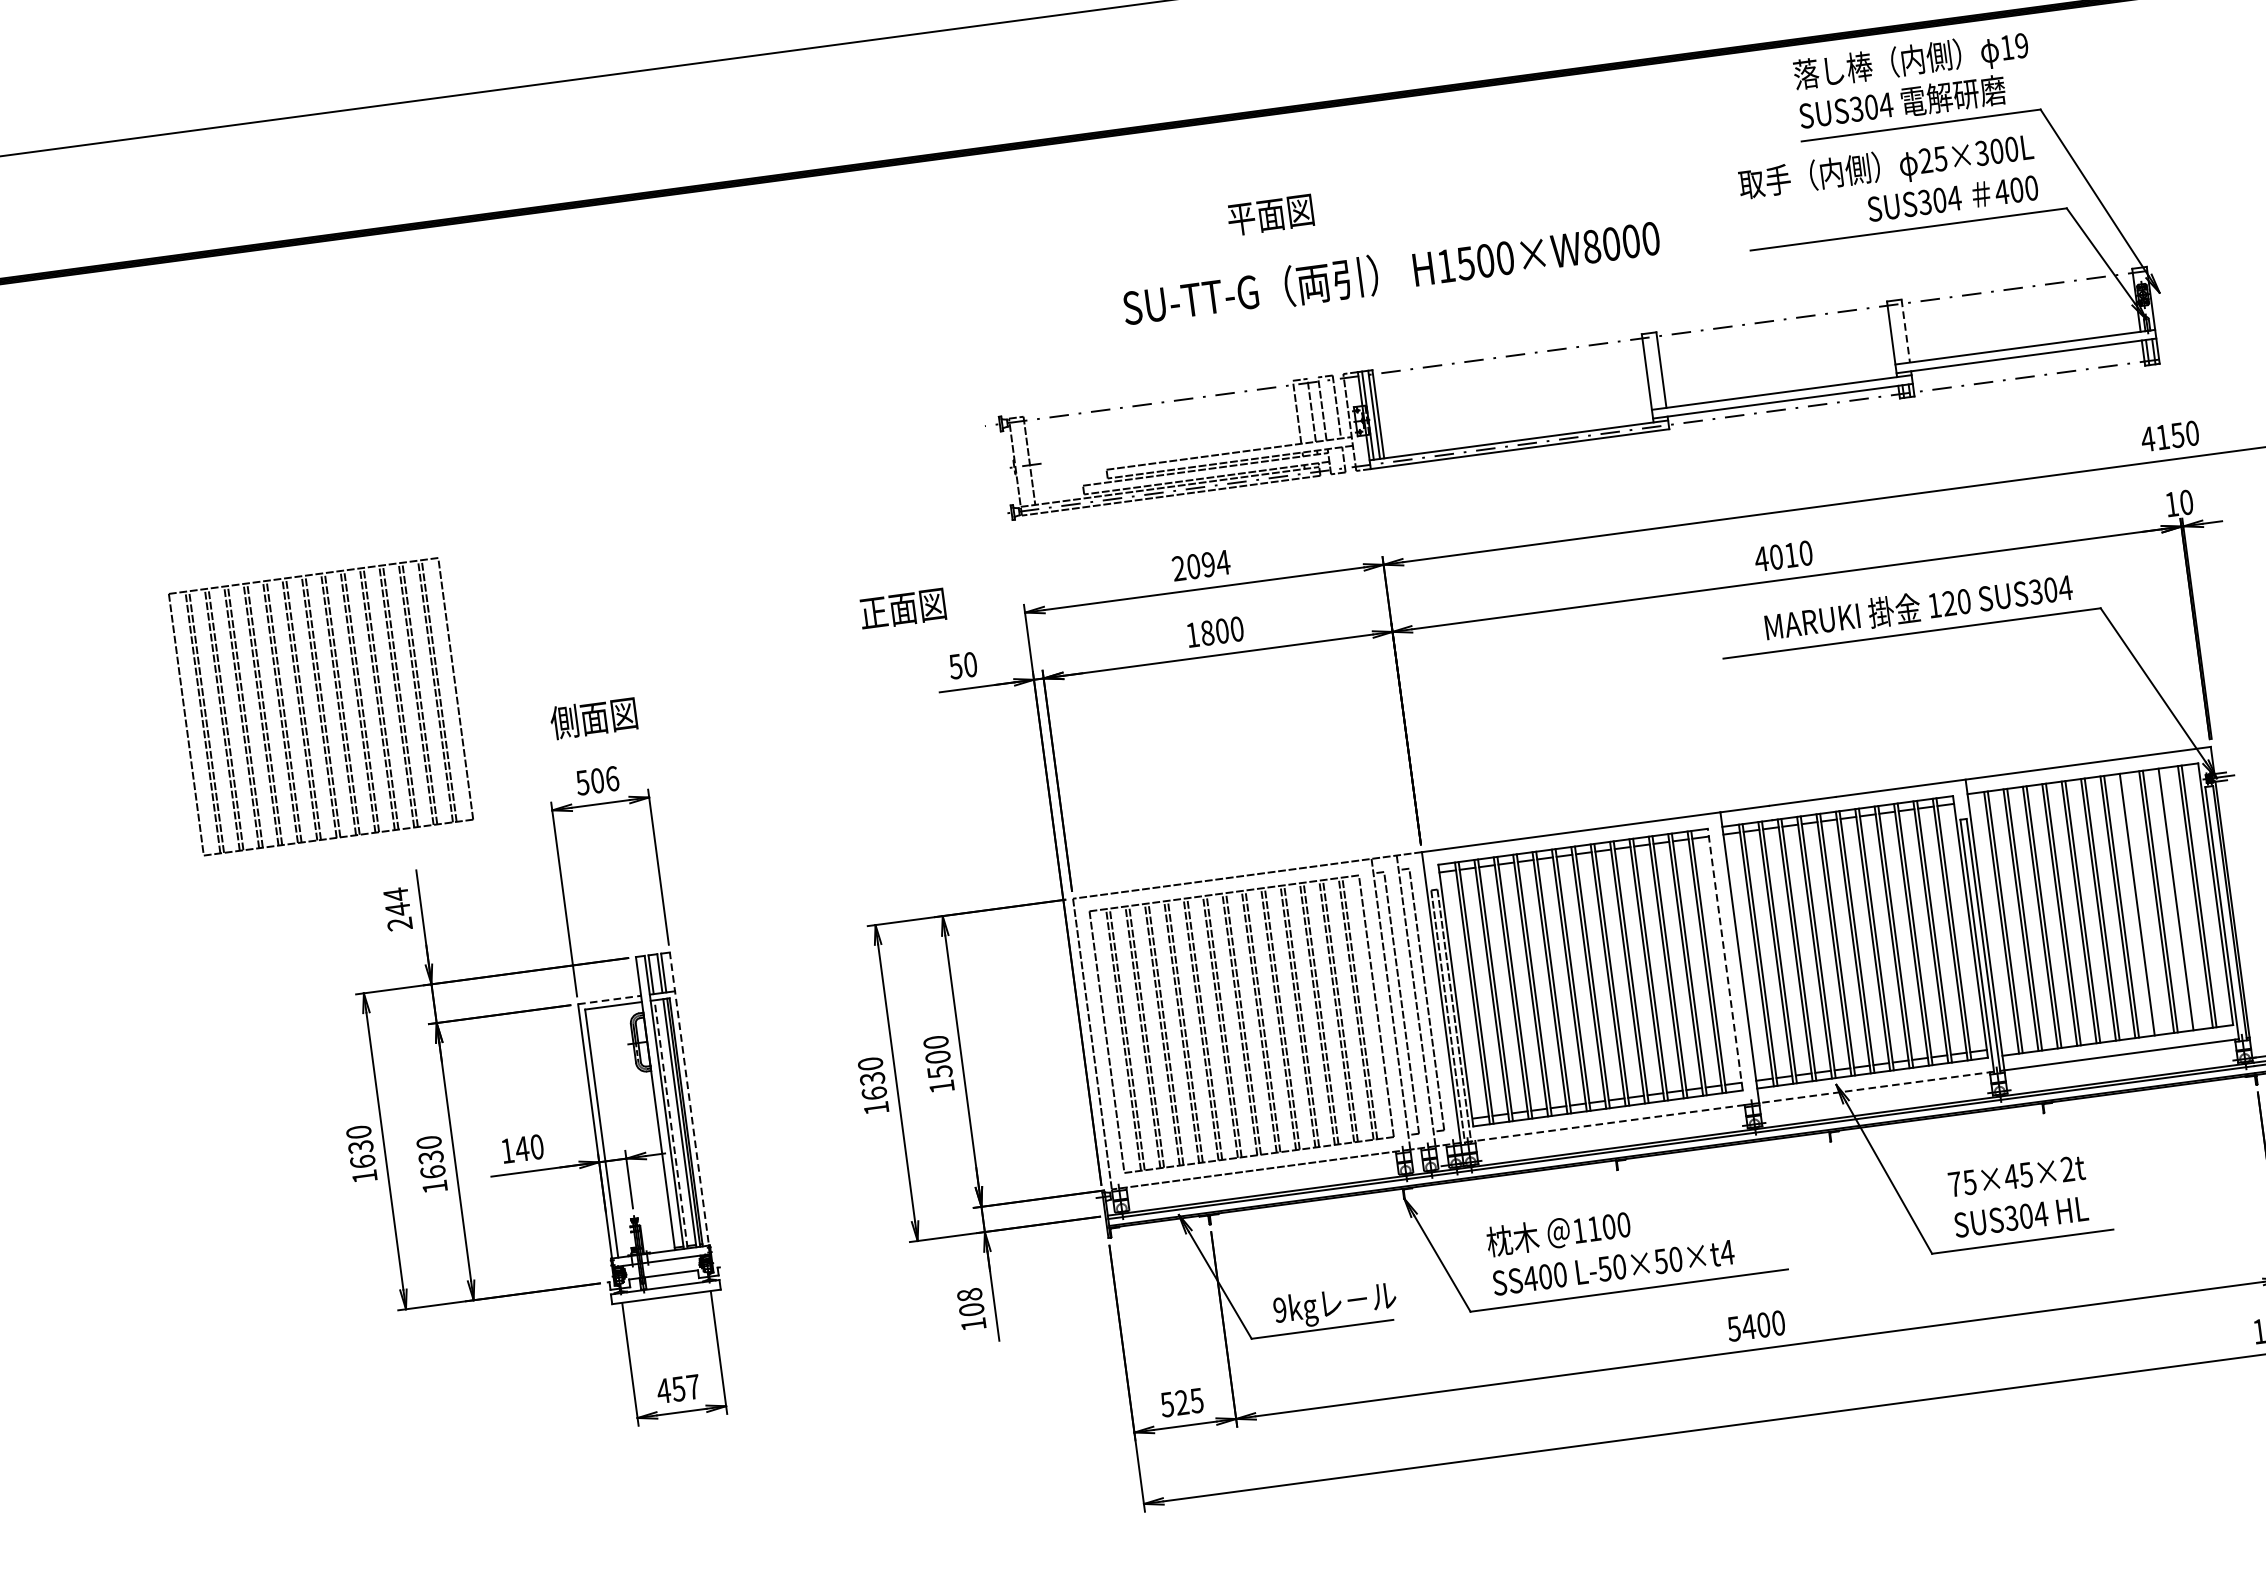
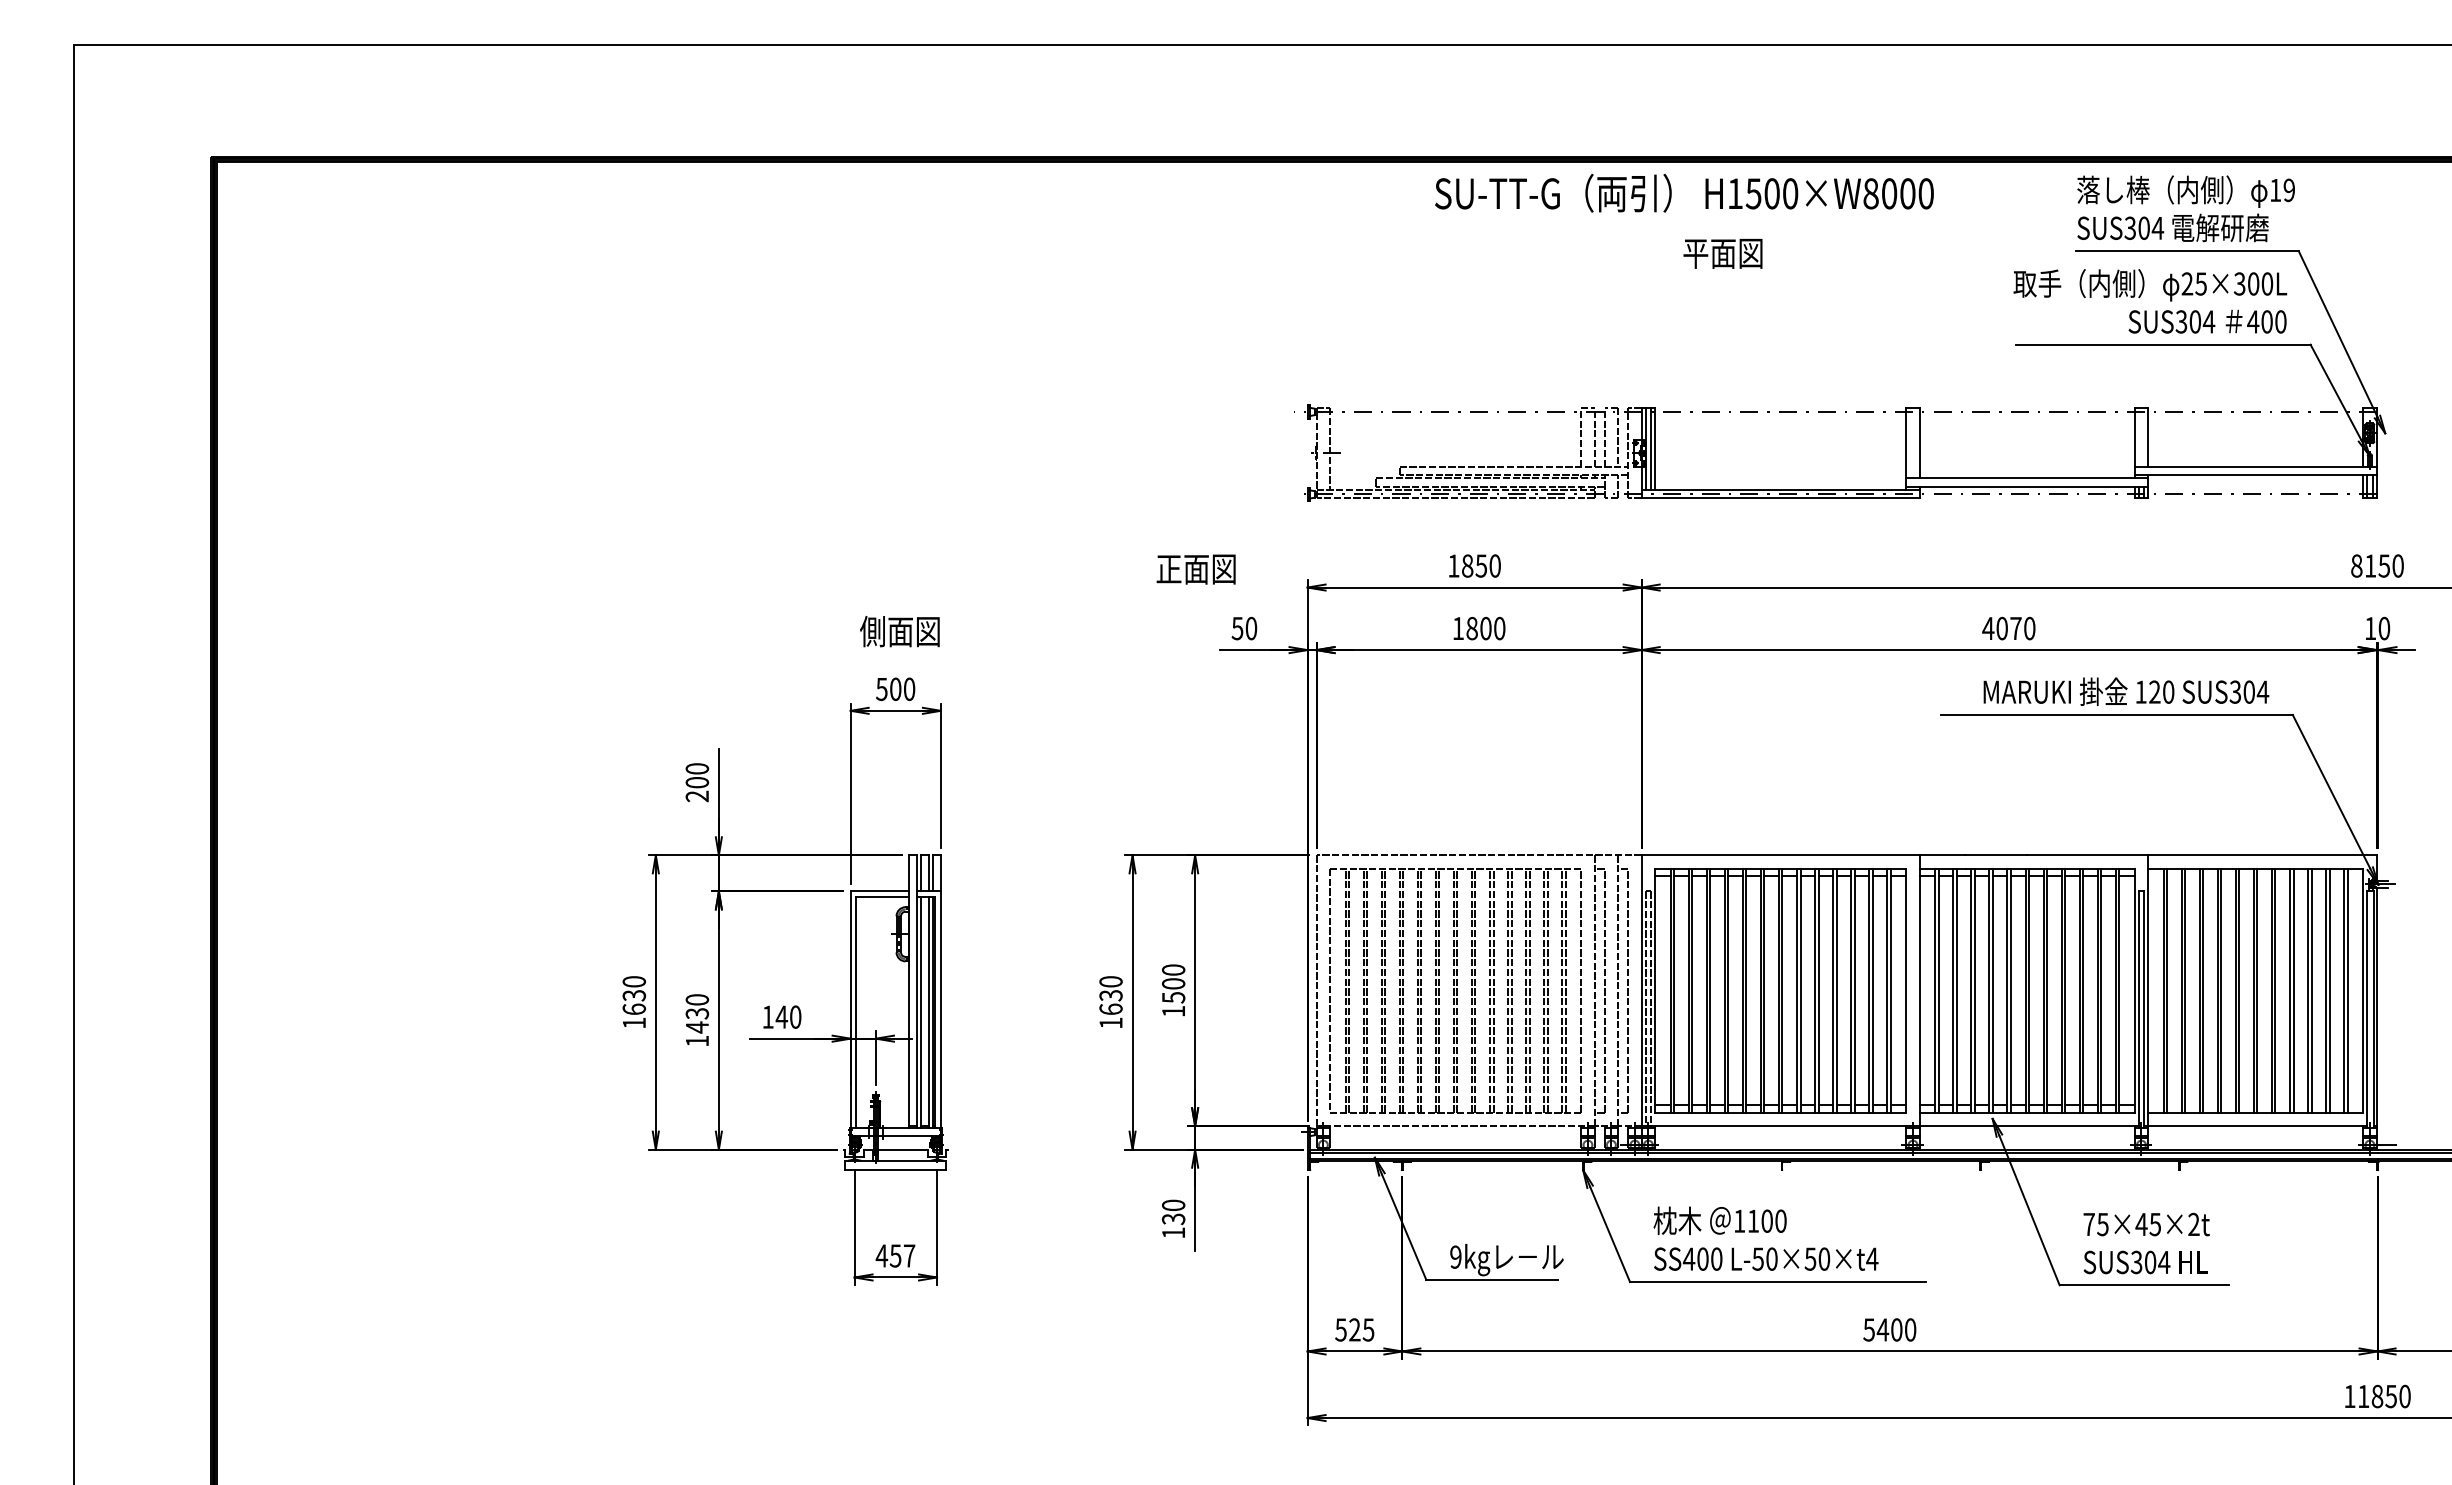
text: (1270, 215) -> (1722, 253), moved
text: (1391, 272) -> (1684, 192), moved
line: (1906, 331) -> (2148, 437), dashed -> solid
text: (2147, 438) -> (2356, 565), 4150 -> 8150
text: (1790, 555) -> (2015, 628), 4010 -> 4070
text: (1201, 565) -> (1474, 565), 2094 -> 1850
part: (320, 706) -> (651, 587), removed
text: (612, 777) -> (909, 688), 506 -> 500
line: (2179, 898) -> (2329, 990), added
text: (397, 901) -> (697, 775), 244 -> 200
line: (2140, 903) -> (2293, 990), added
line: (1725, 959) -> (1906, 990), dashed -> solid
line: (610, 1000) -> (880, 891), dashed -> solid
line: (1875, 1087) -> (2028, 1126), dashed -> solid
line: (689, 1103) -> (940, 995), dashed -> solid
line: (671, 1124) -> (921, 1012), dashed -> solid
line: (1602, 1124) -> (1773, 1126), dashed -> solid
text: (433, 1172) -> (697, 1027), 1630 -> 1430
text: (970, 1302) -> (1173, 1212), 108 -> 130

